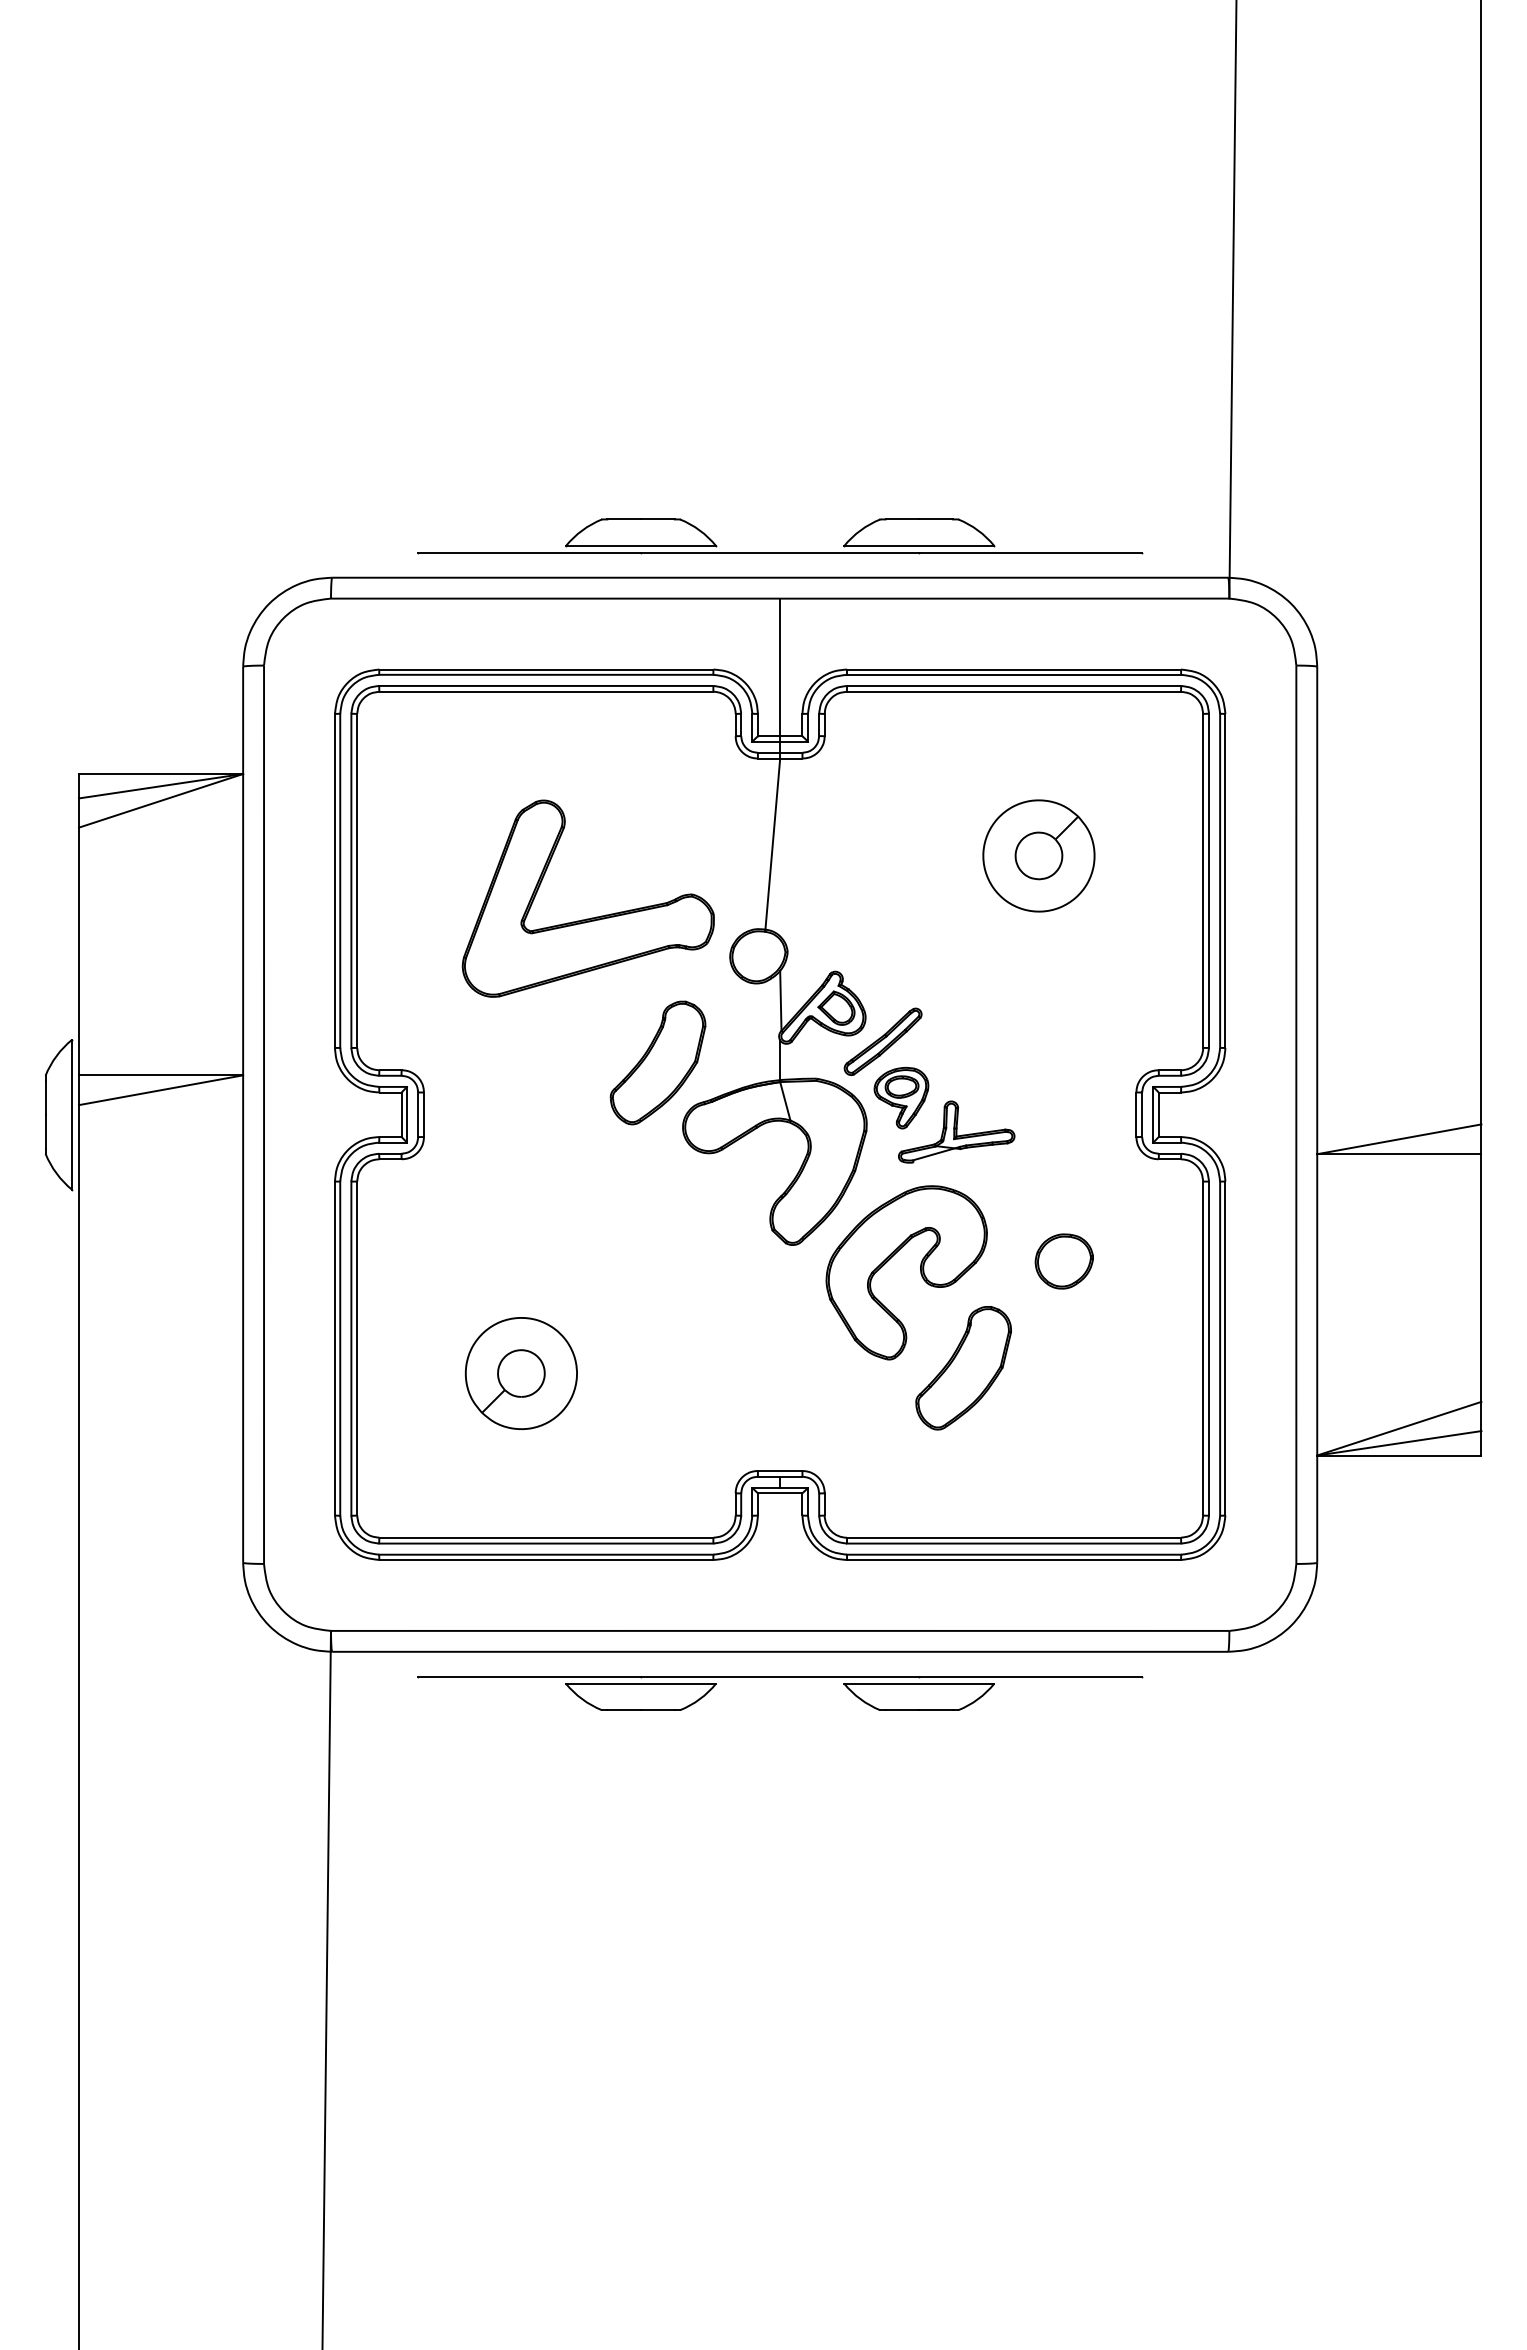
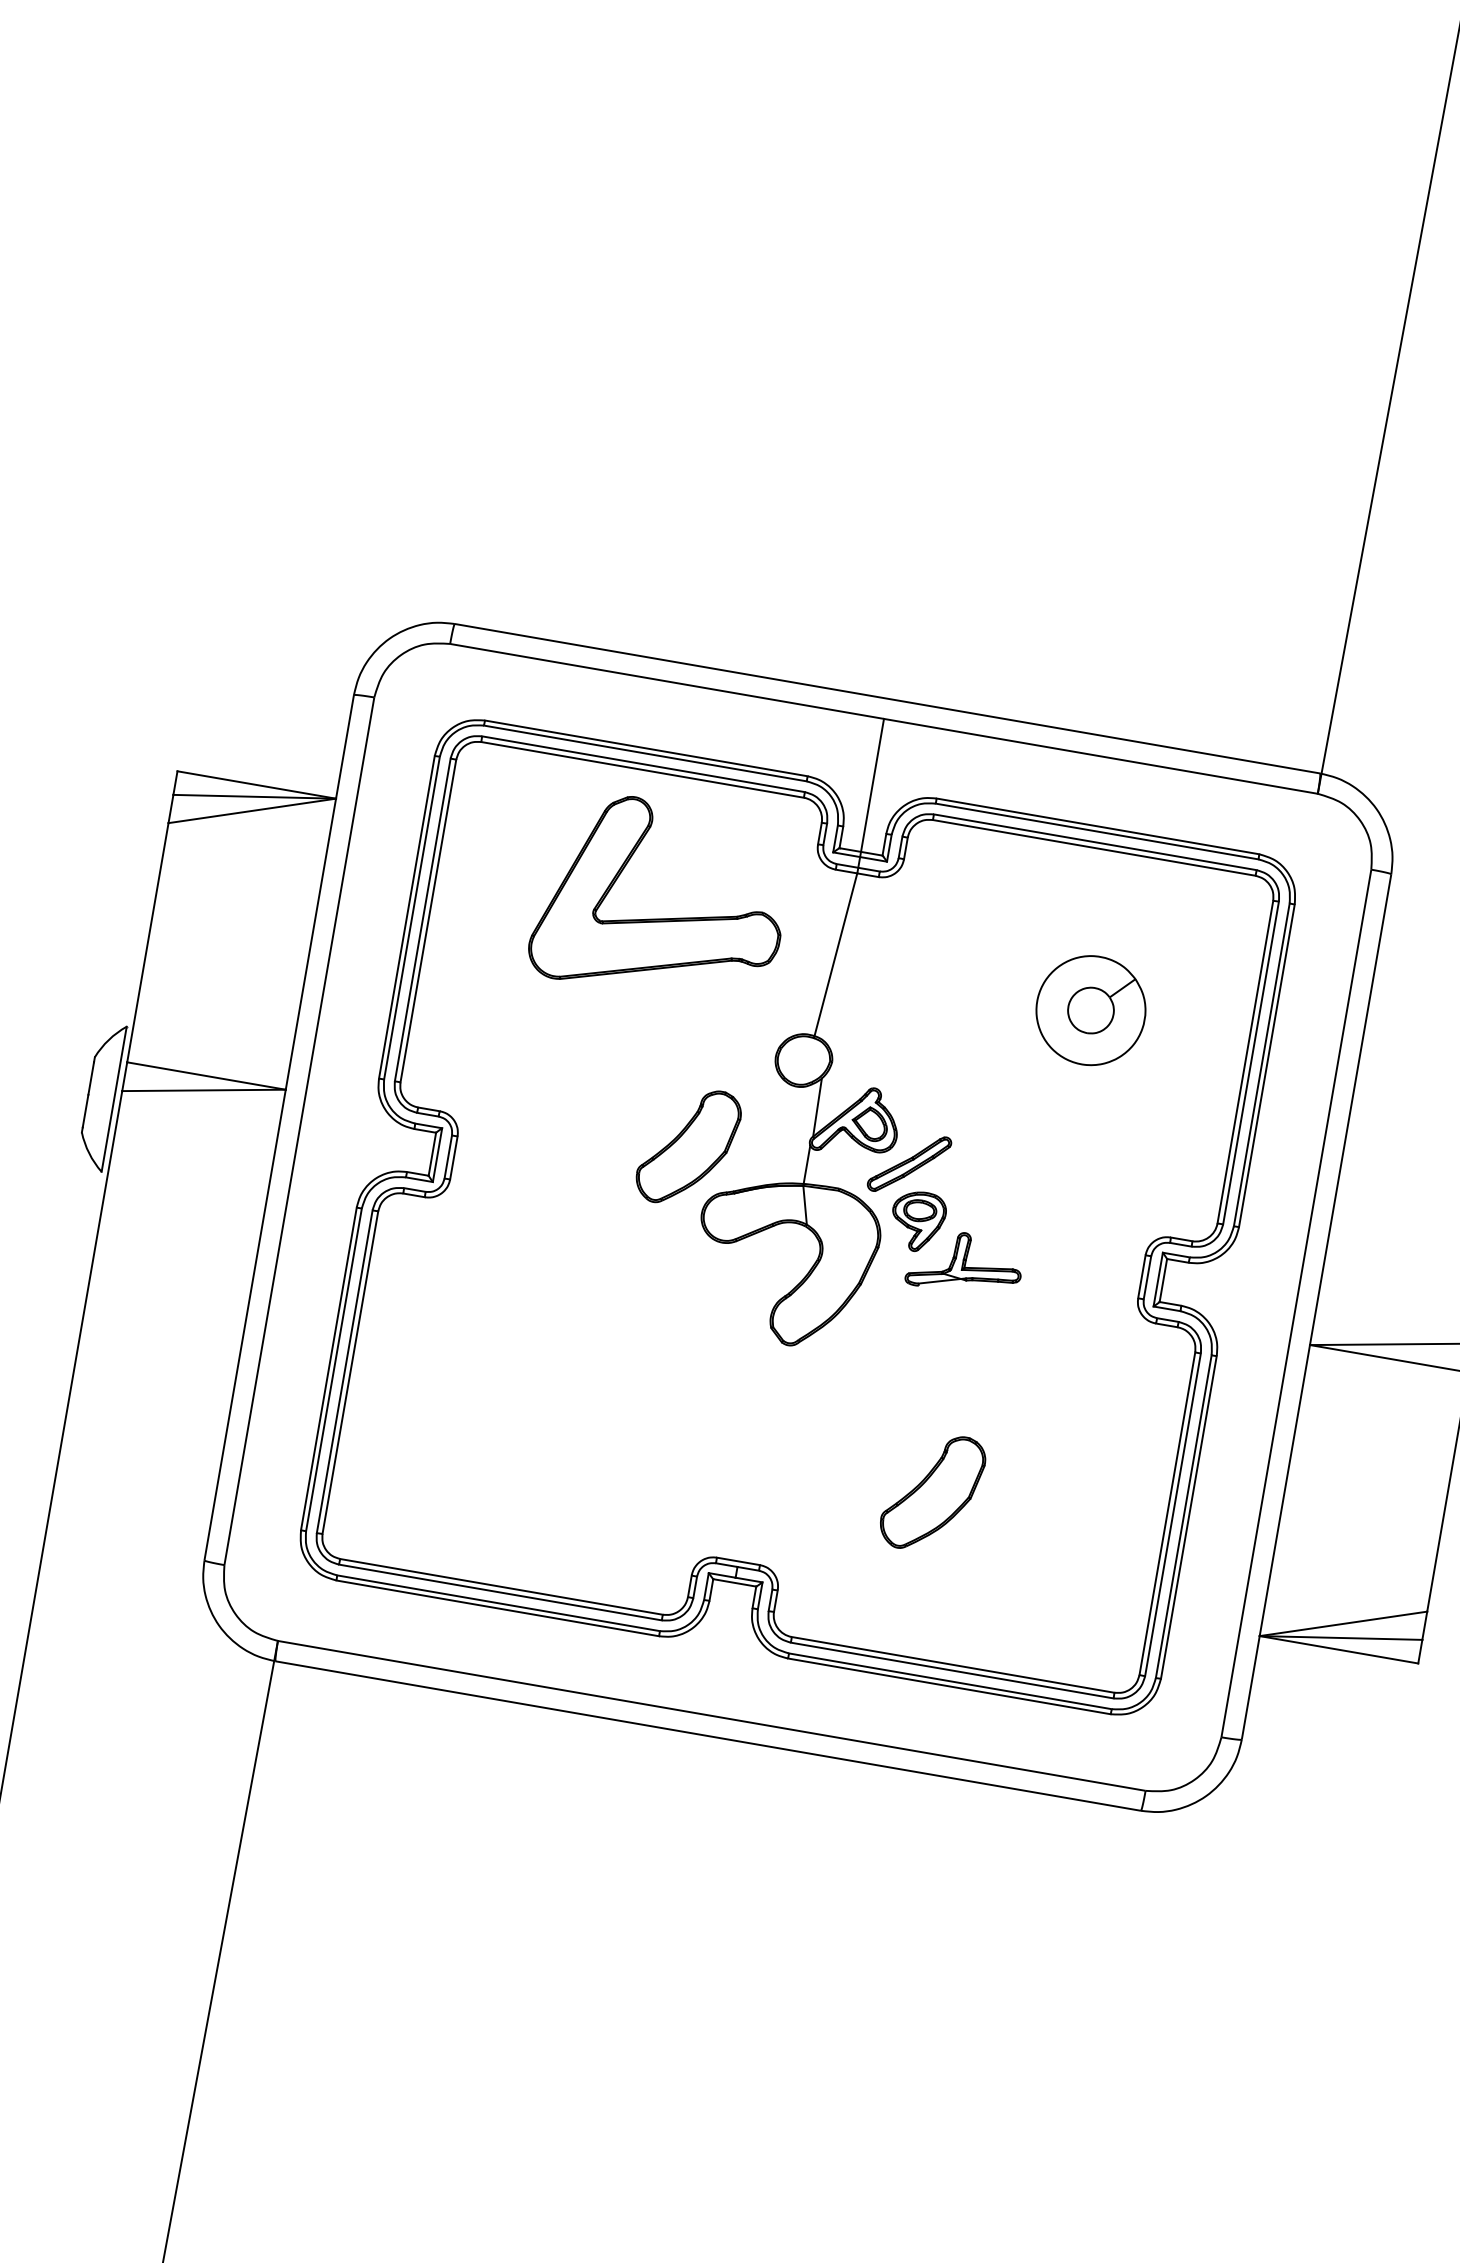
part: (780, 552) -> (891, 674), removed
part: (591, 917) -> (661, 918), moved
part: (1063, 1261) -> (1047, 1406), removed
part: (920, 1272) -> (907, 1393), removed
part: (520, 1373) -> (503, 1423), removed
part: (780, 1677) -> (704, 1760), removed

